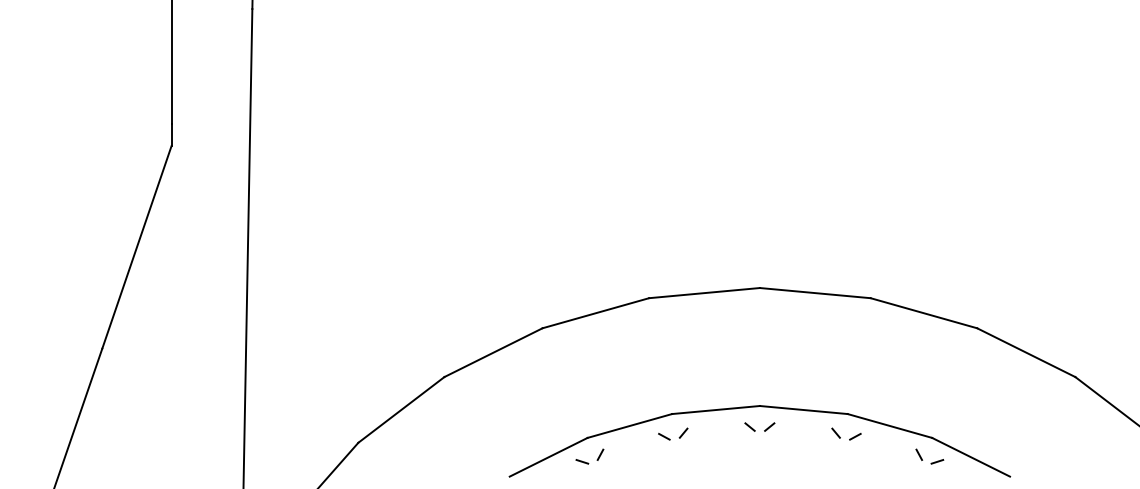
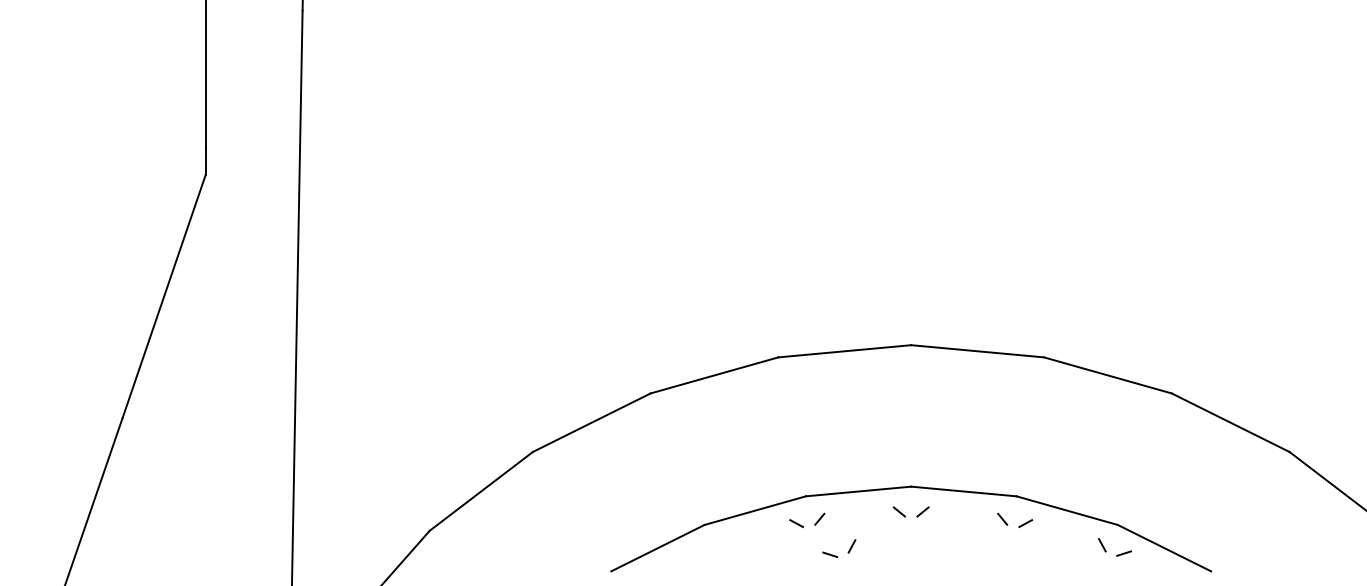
part: (588, 462) -> (837, 555), moved

